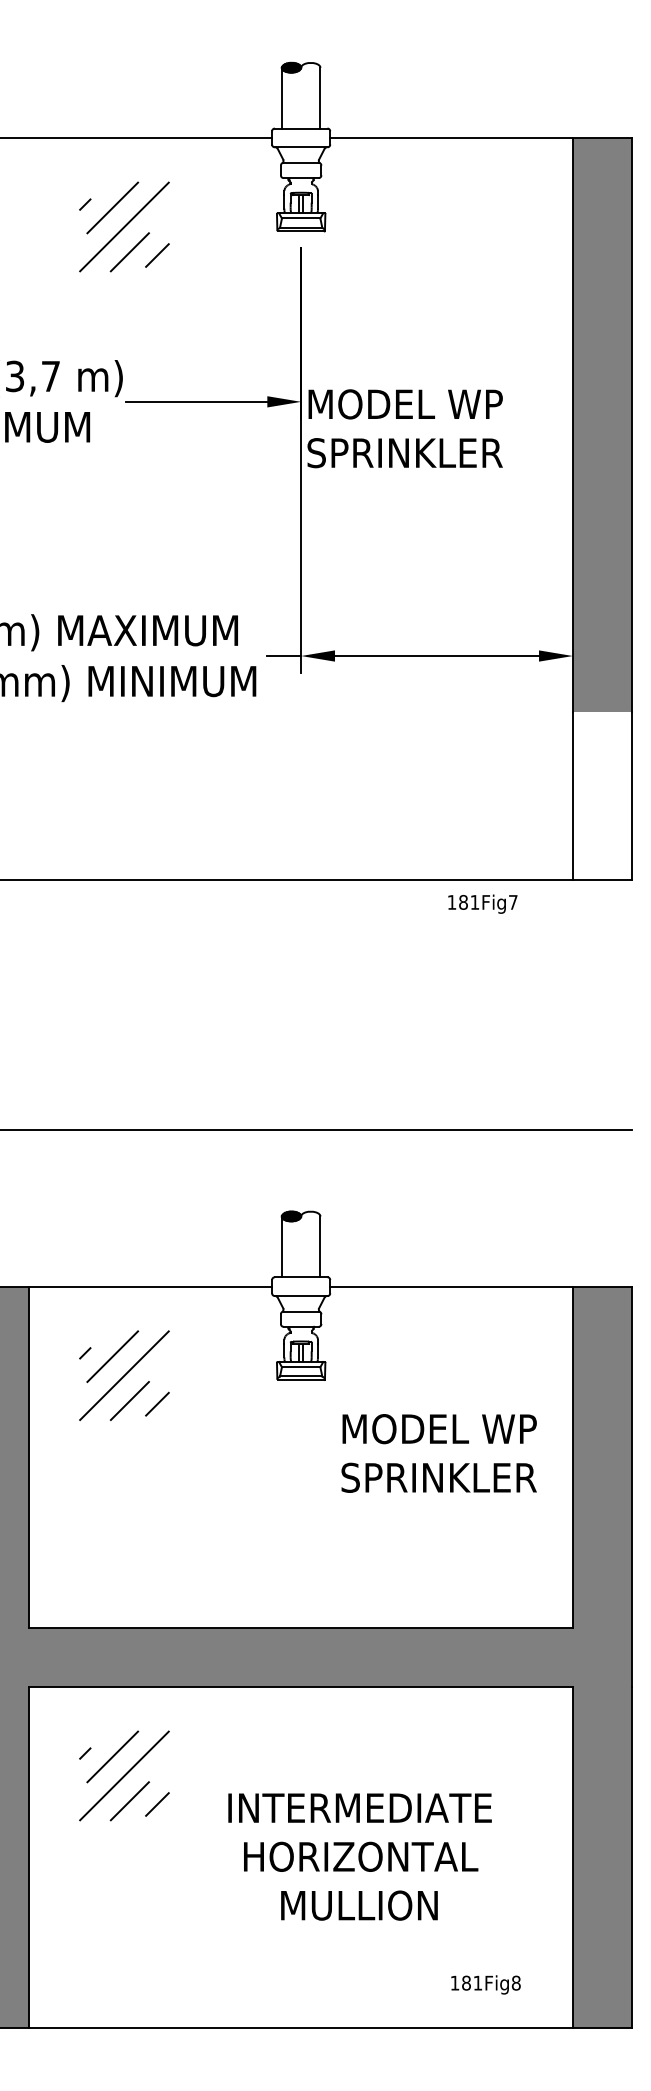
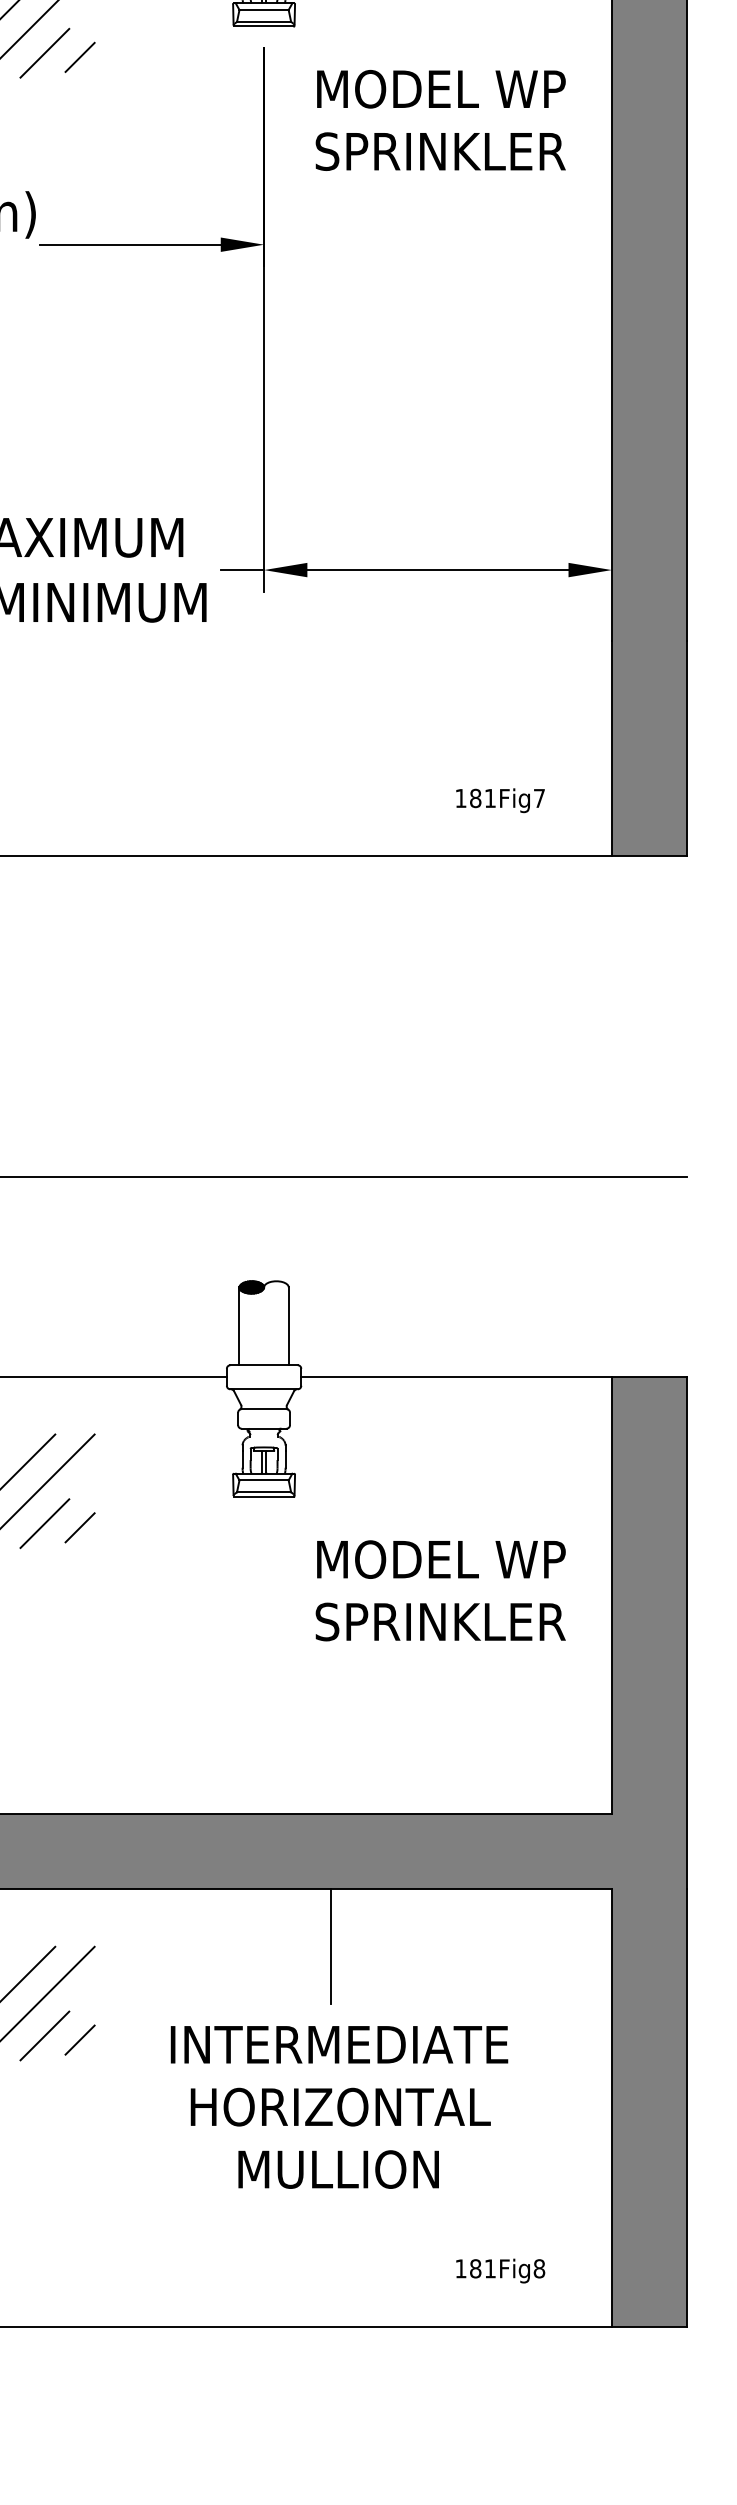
text: (404, 428) -> (439, 120), moved
fill: (601, 795) -> (648, 748), added
text: (482, 903) -> (500, 799), moved
line: (353, 1731) -> (331, 1946), added

